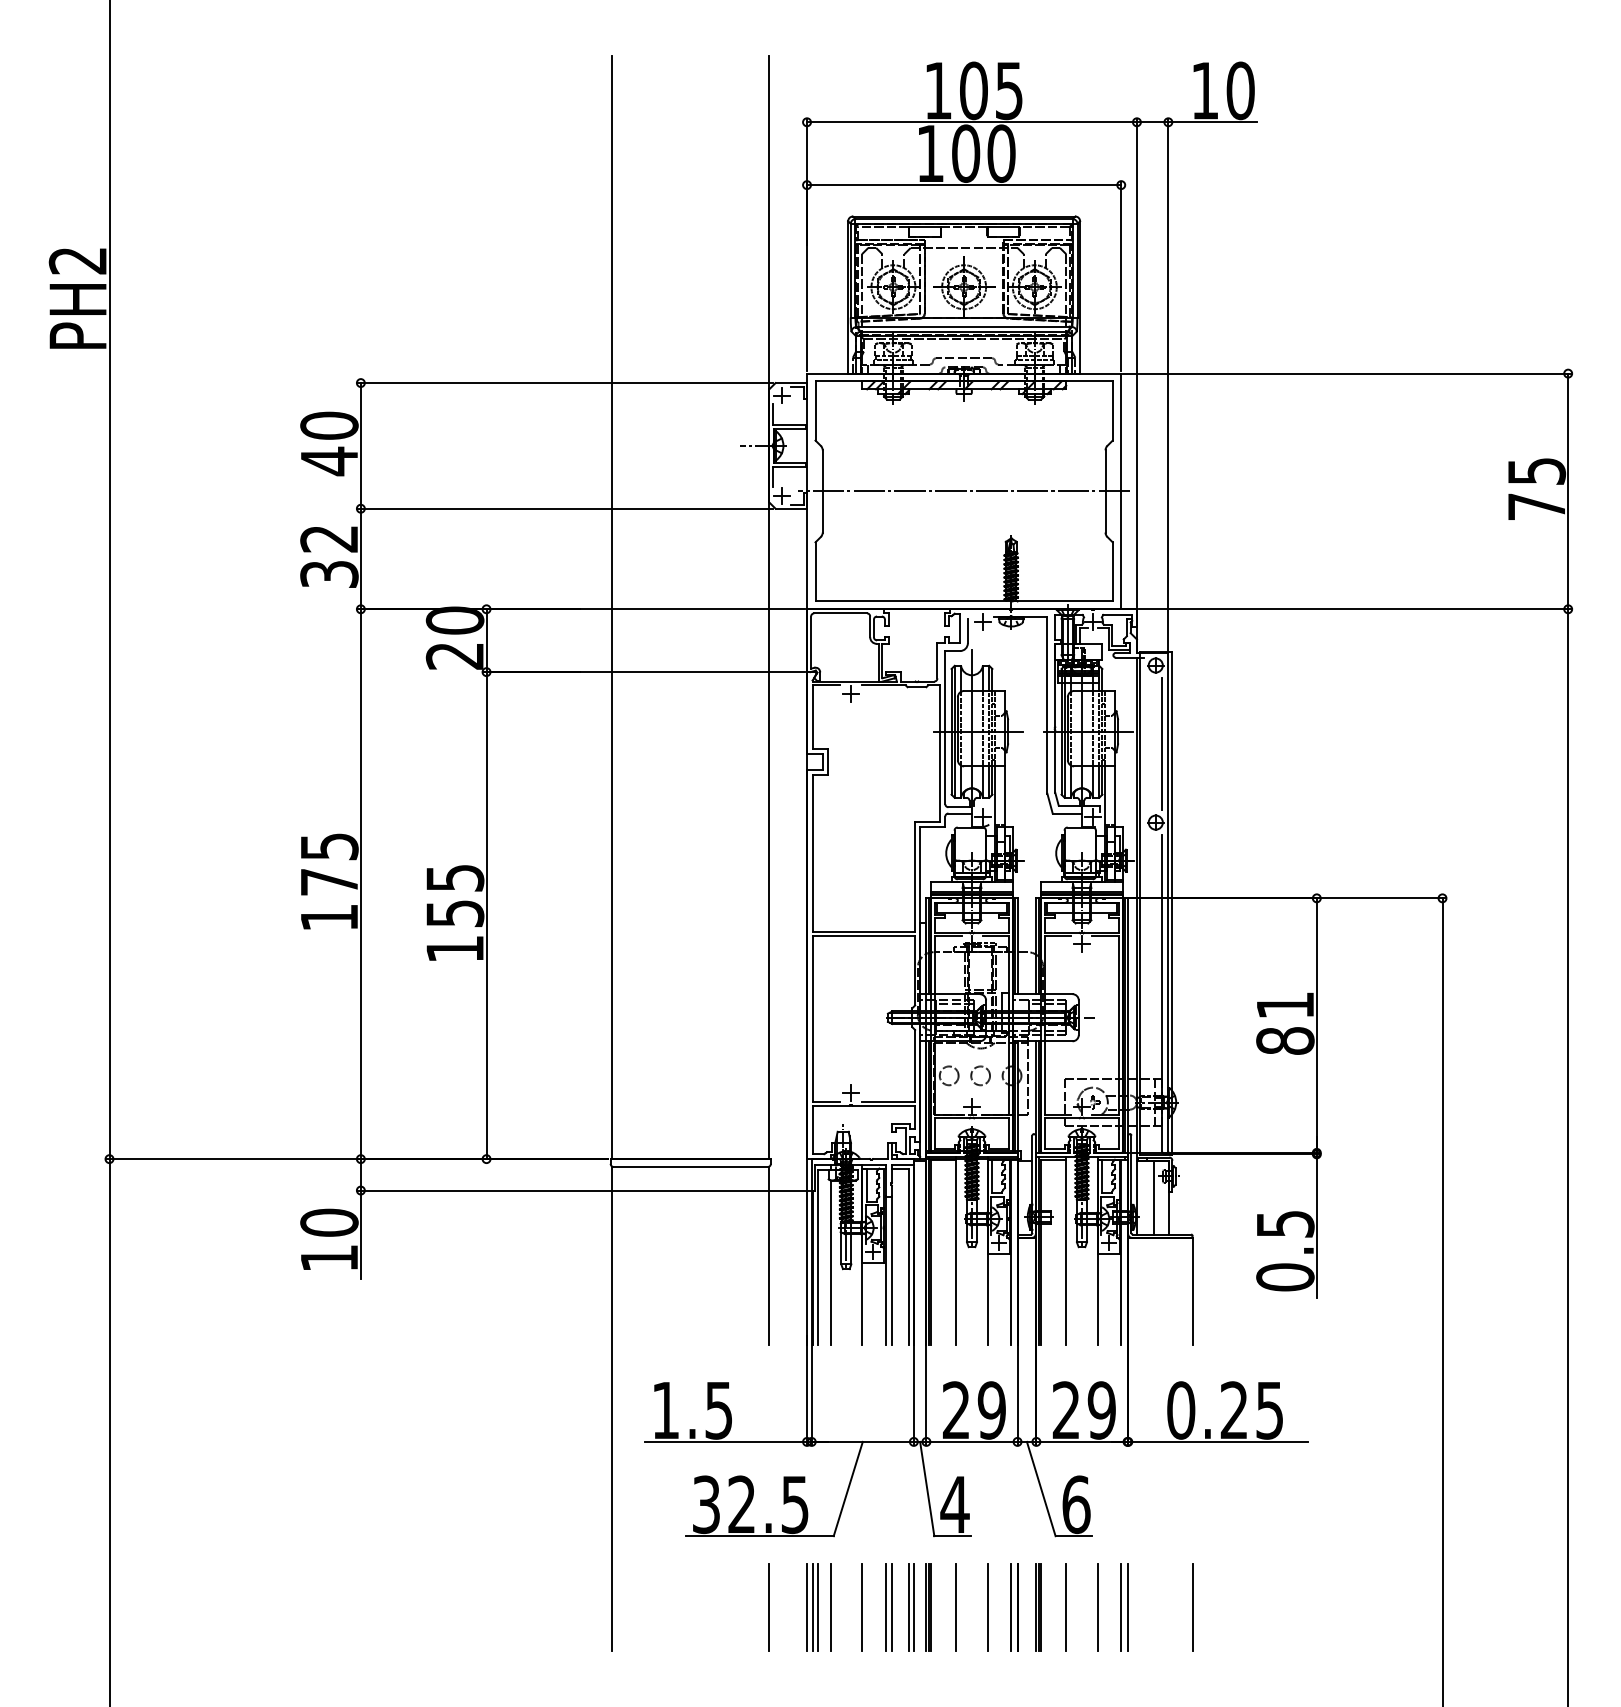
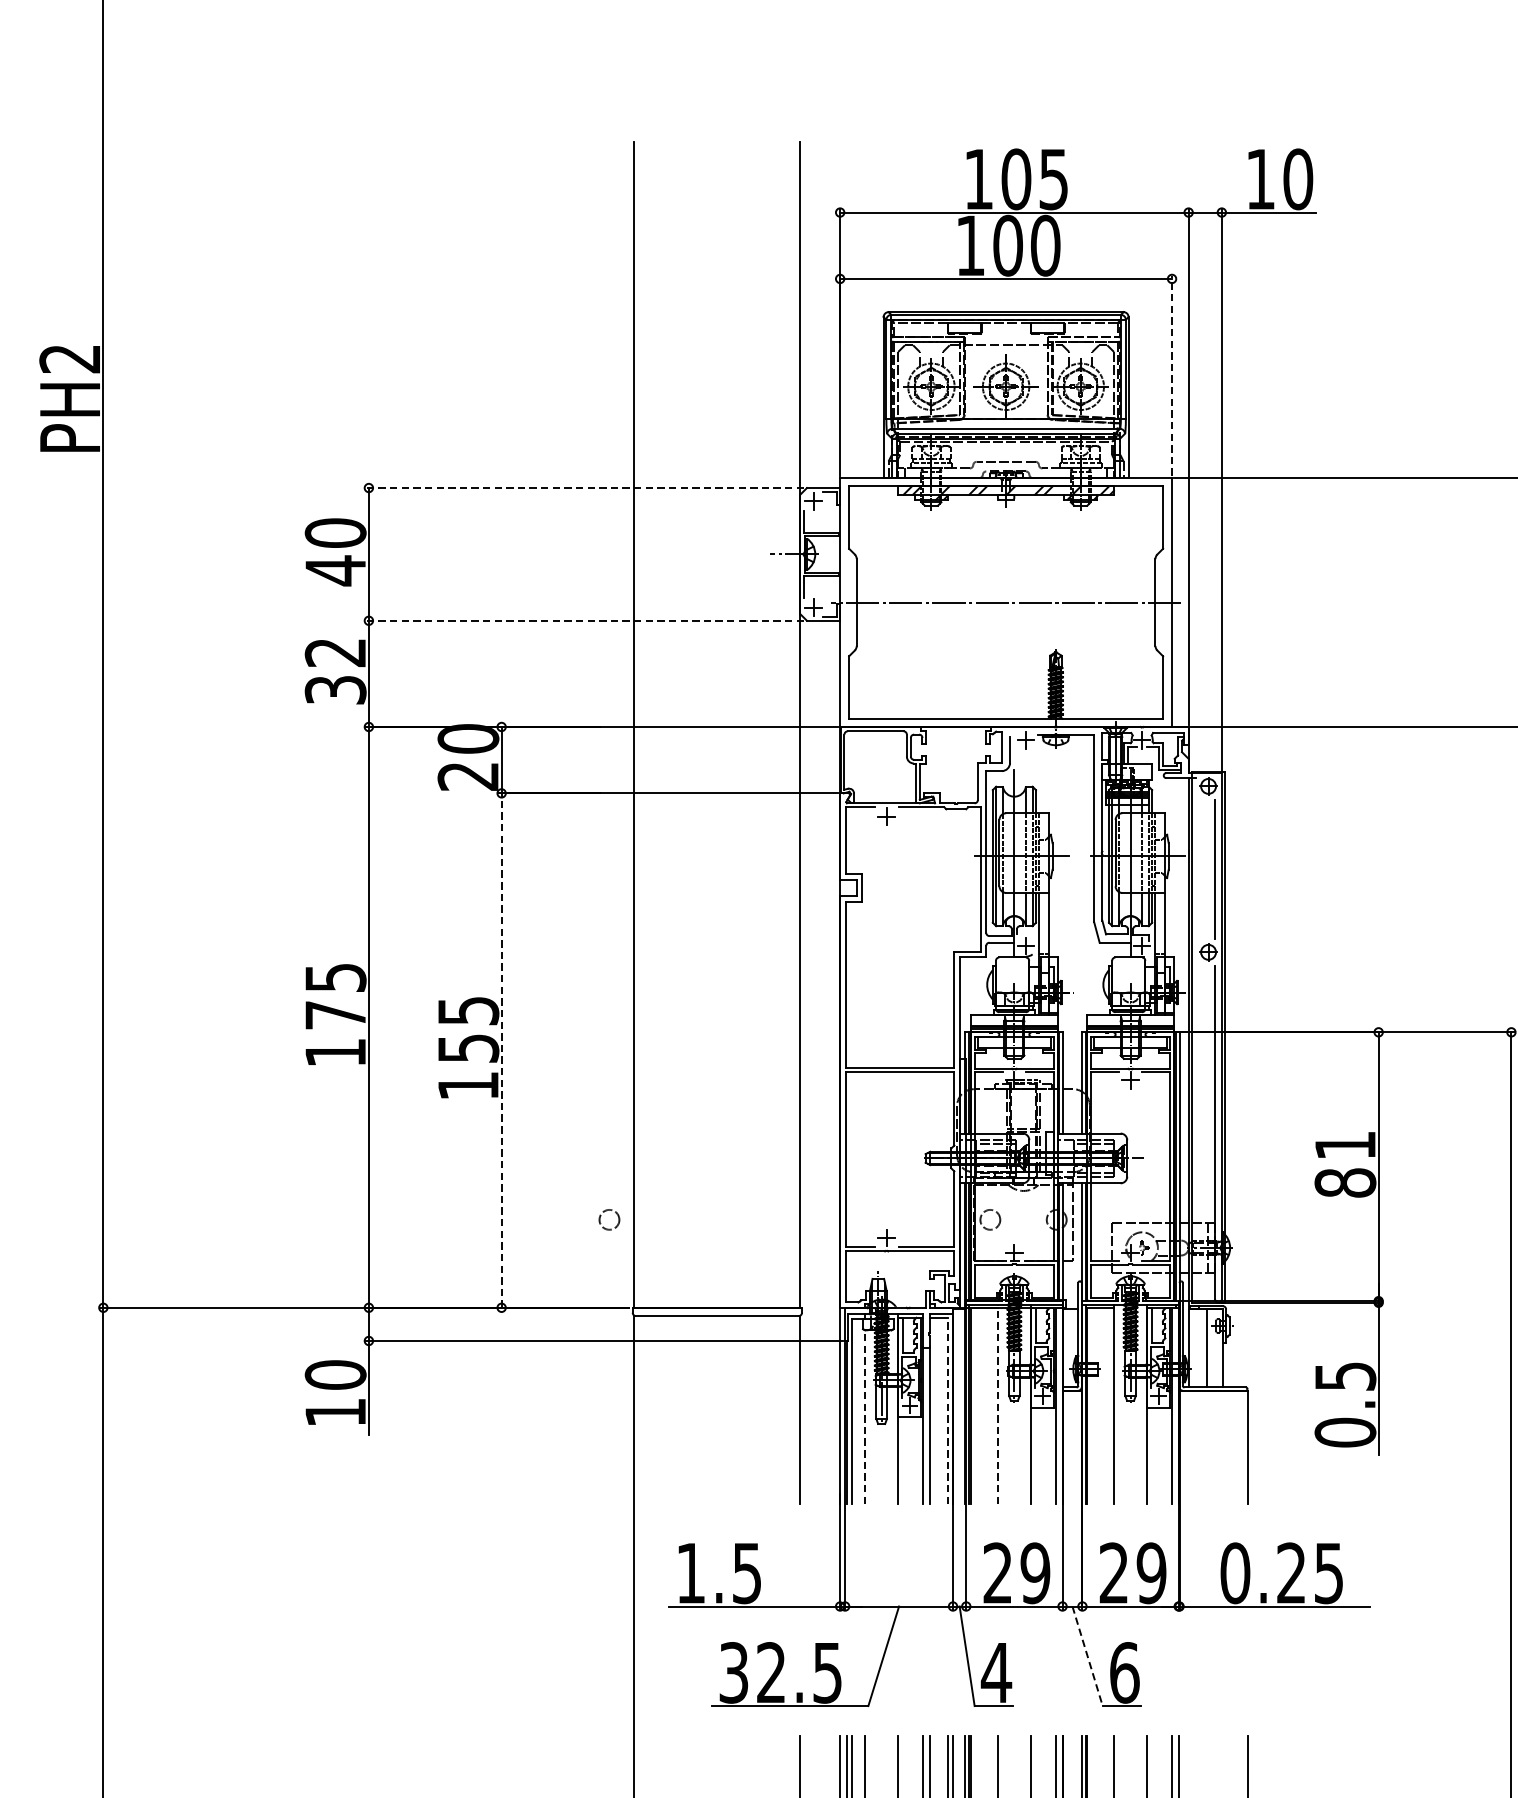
line: (1121, 276) -> (1172, 375), solid -> dashed
line: (565, 383) -> (585, 488), solid -> dashed
line: (565, 508) -> (585, 620), solid -> dashed
line: (486, 915) -> (501, 1050), solid -> dashed
circle: (980, 1075) -> (609, 1219), moved
line: (956, 1250) -> (998, 1404), solid -> dashed
line: (909, 1256) -> (948, 1410), solid -> dashed
line: (830, 1262) -> (864, 1416), solid -> dashed
line: (1041, 1489) -> (1087, 1656), solid -> dashed

